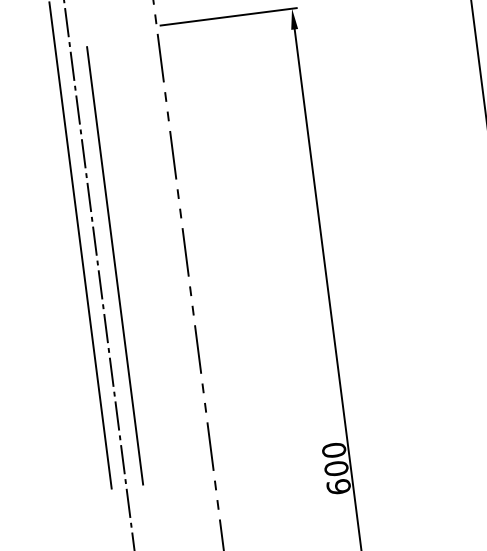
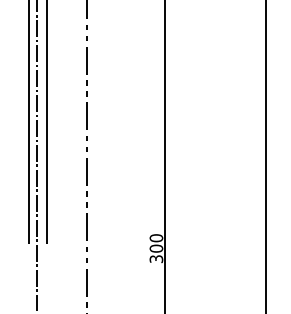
text: (339, 487) -> (156, 259), 600 -> 300

